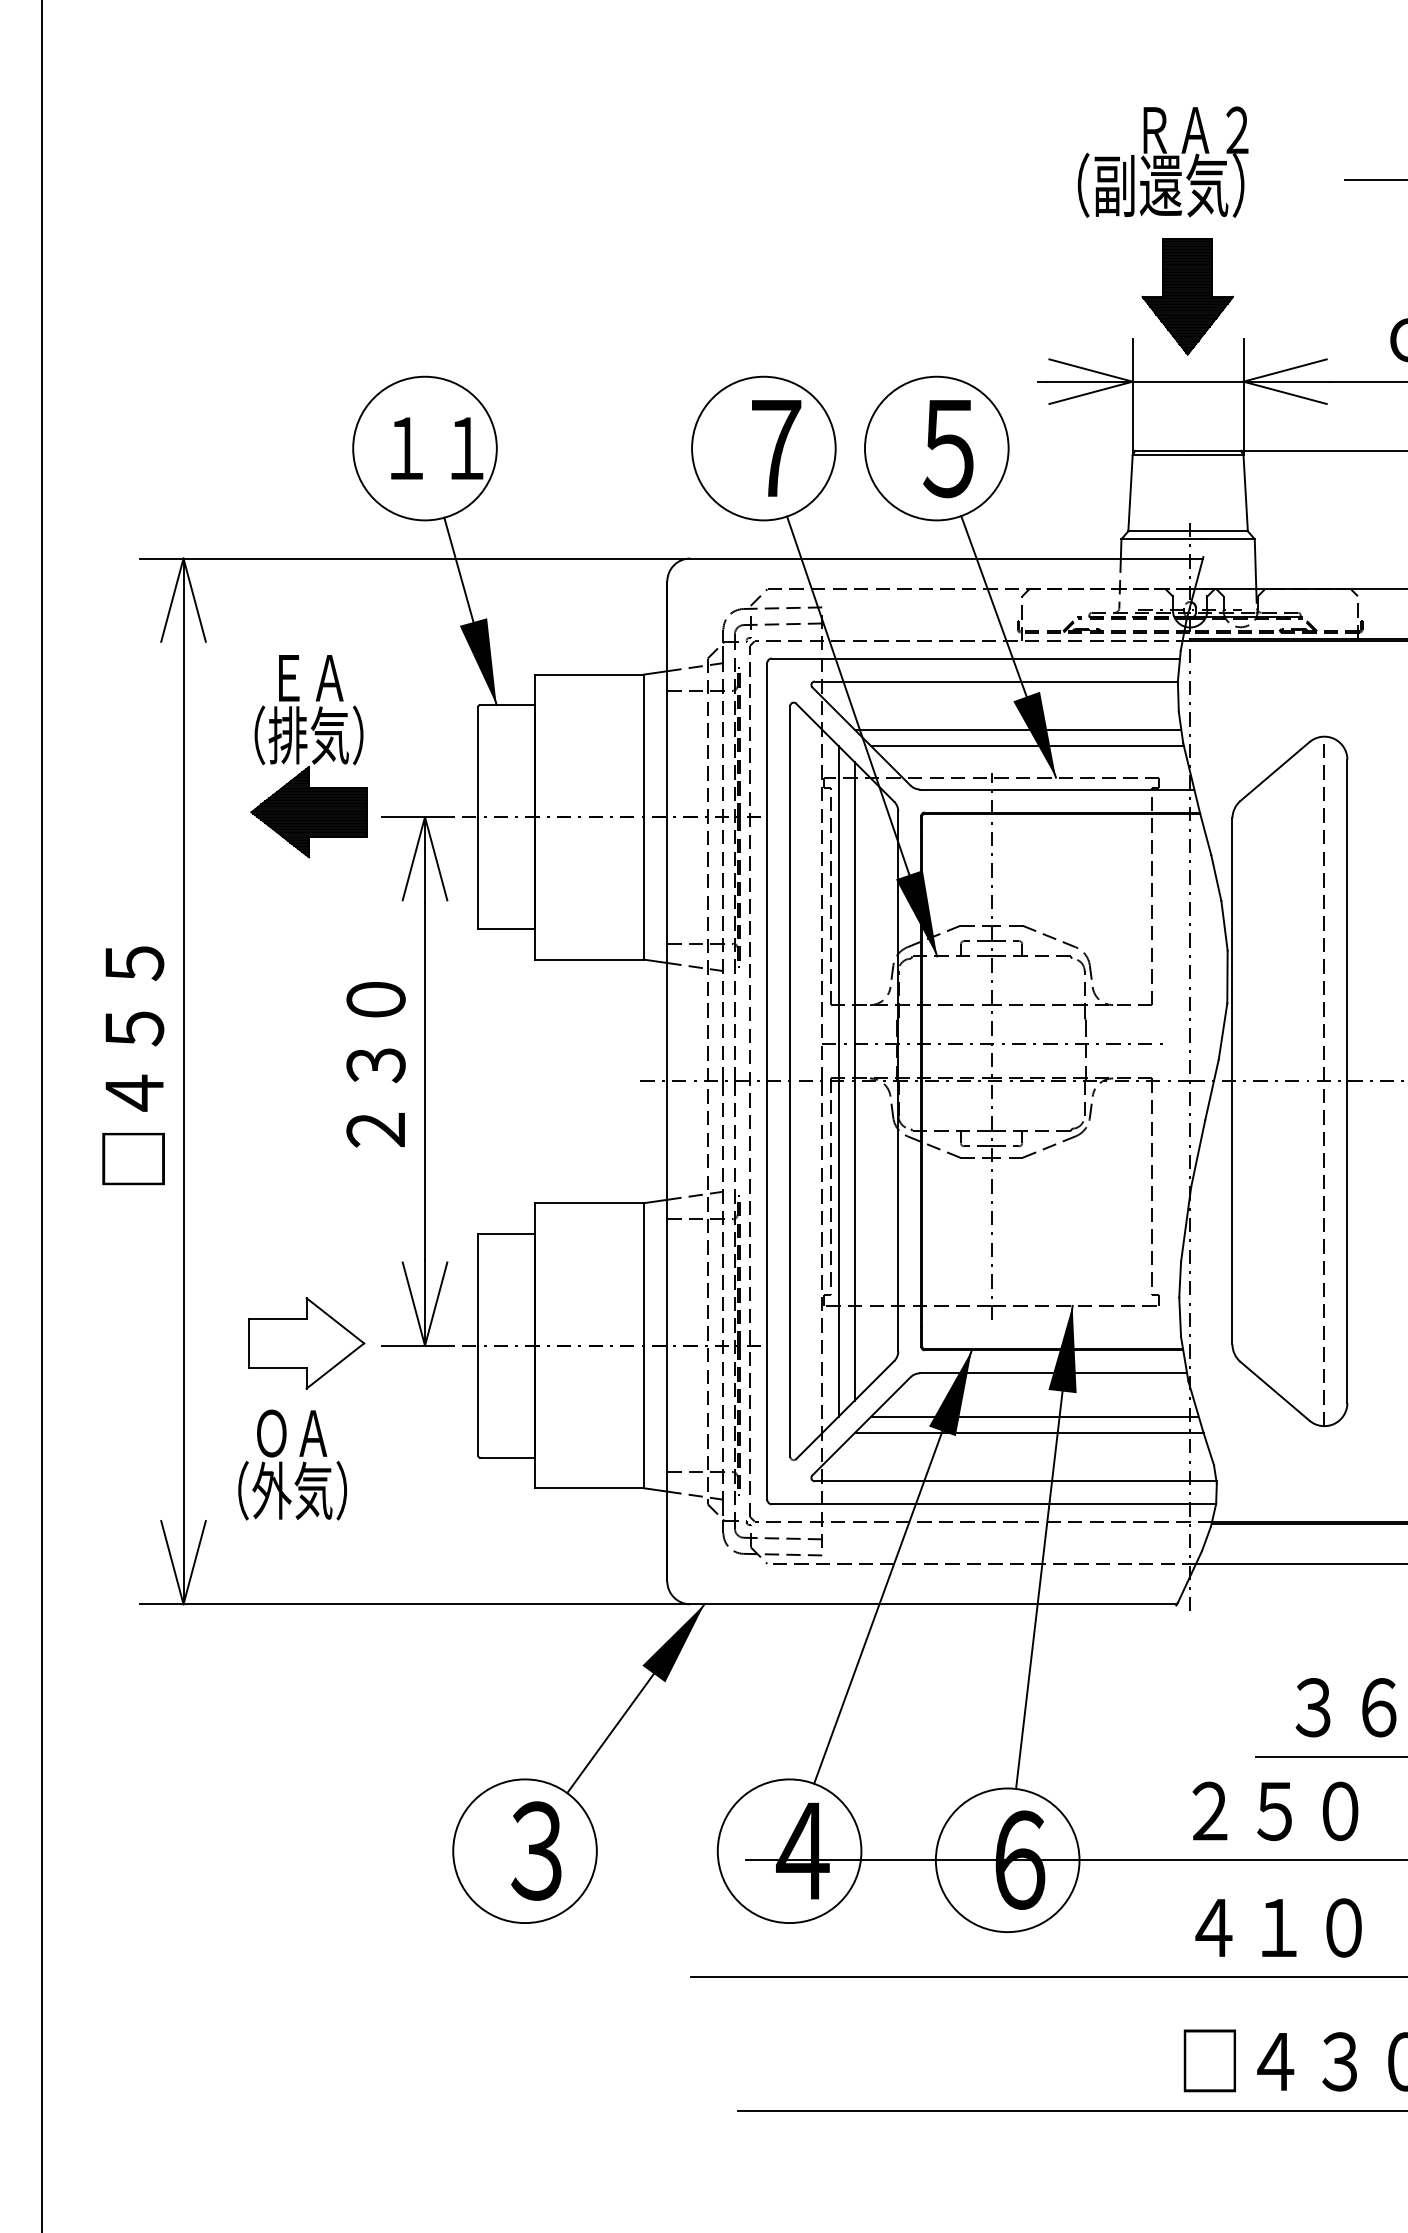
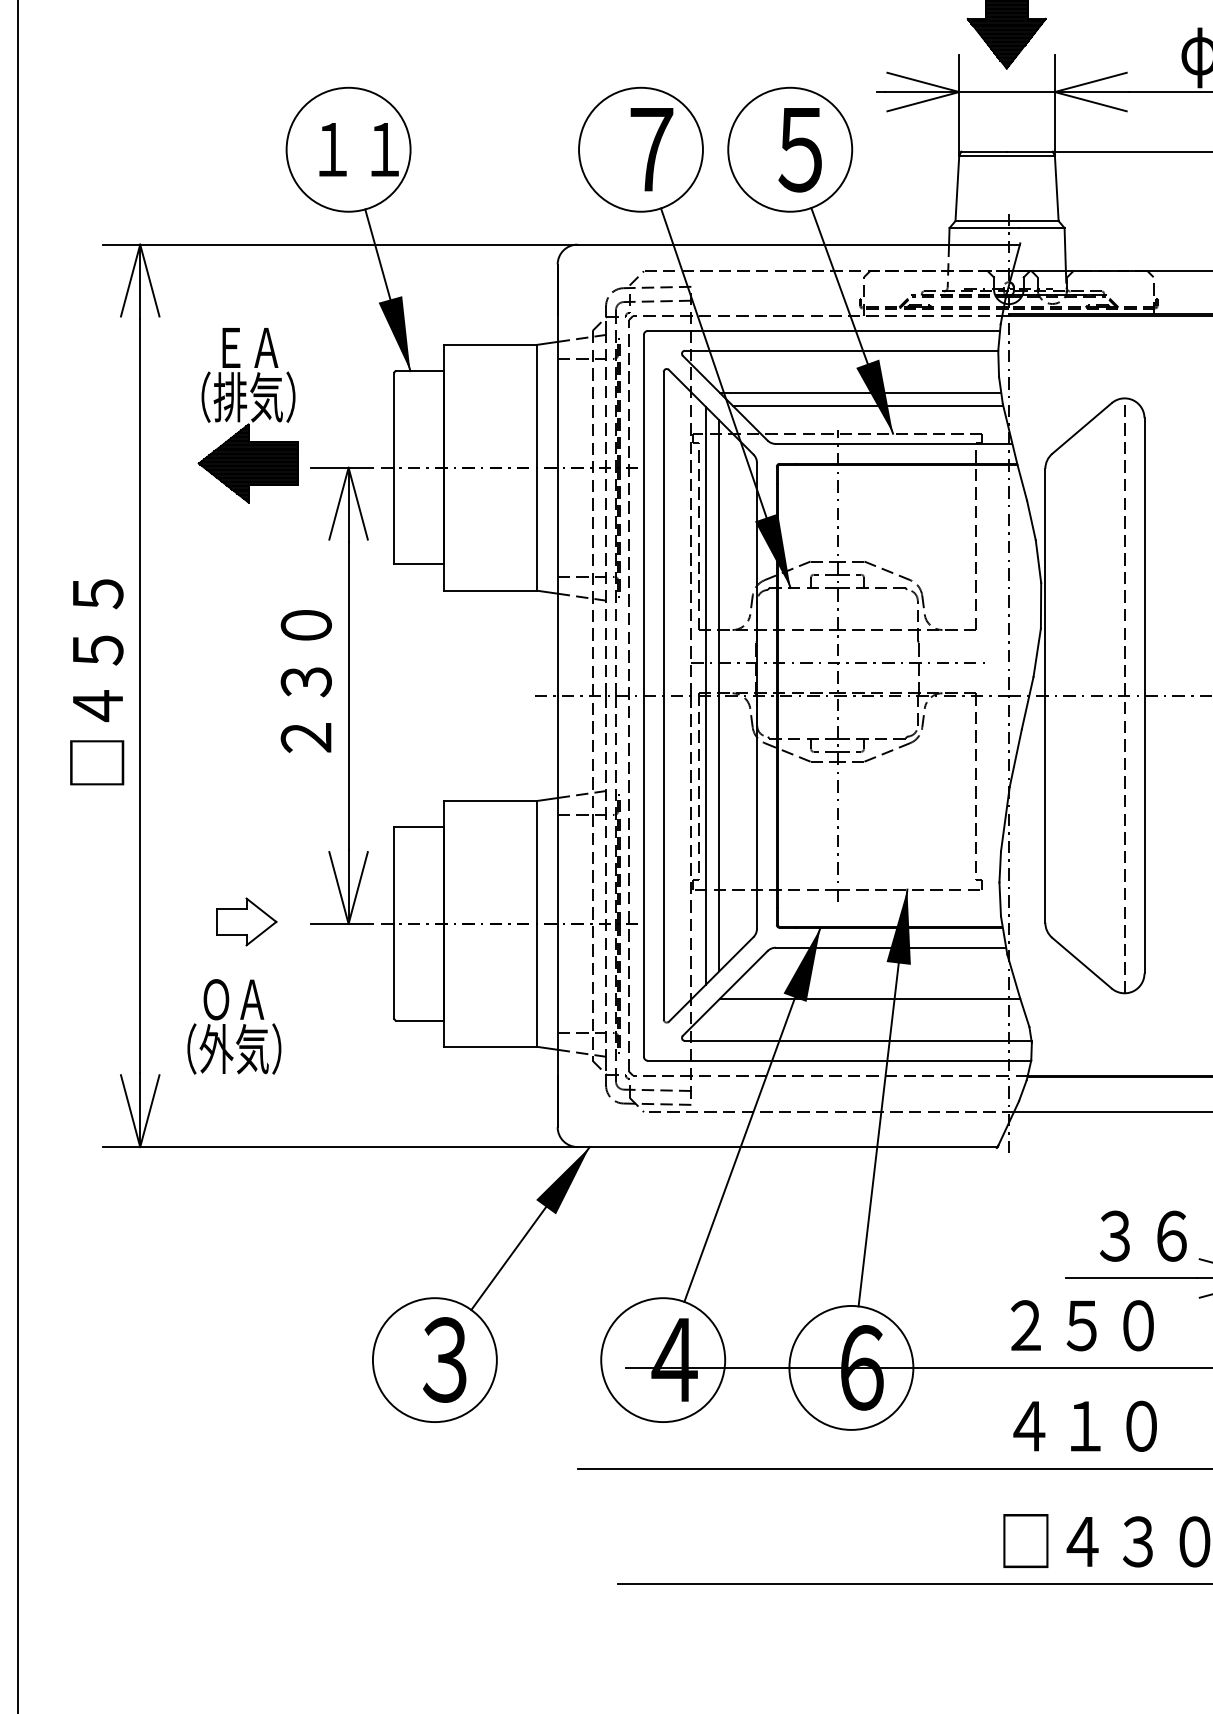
part: (306, 1343) -> (246, 922), size x0.6
line: (1034, 1416) -> (874, 984), removed

